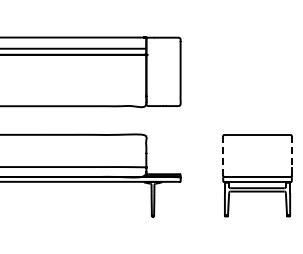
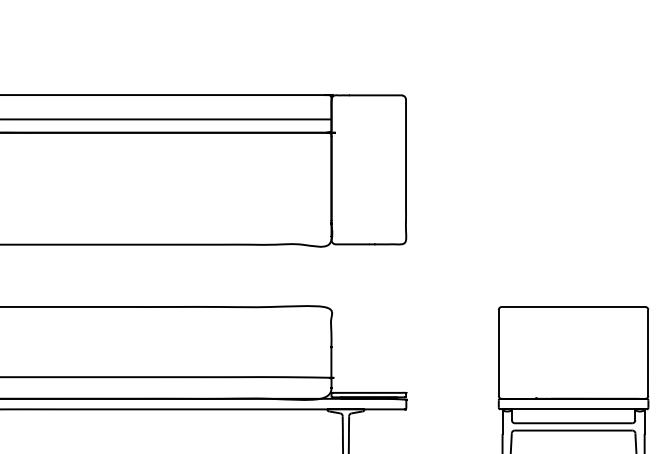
line: (291, 152) -> (647, 345), dashed -> solid
line: (223, 155) -> (499, 351), dashed -> solid

